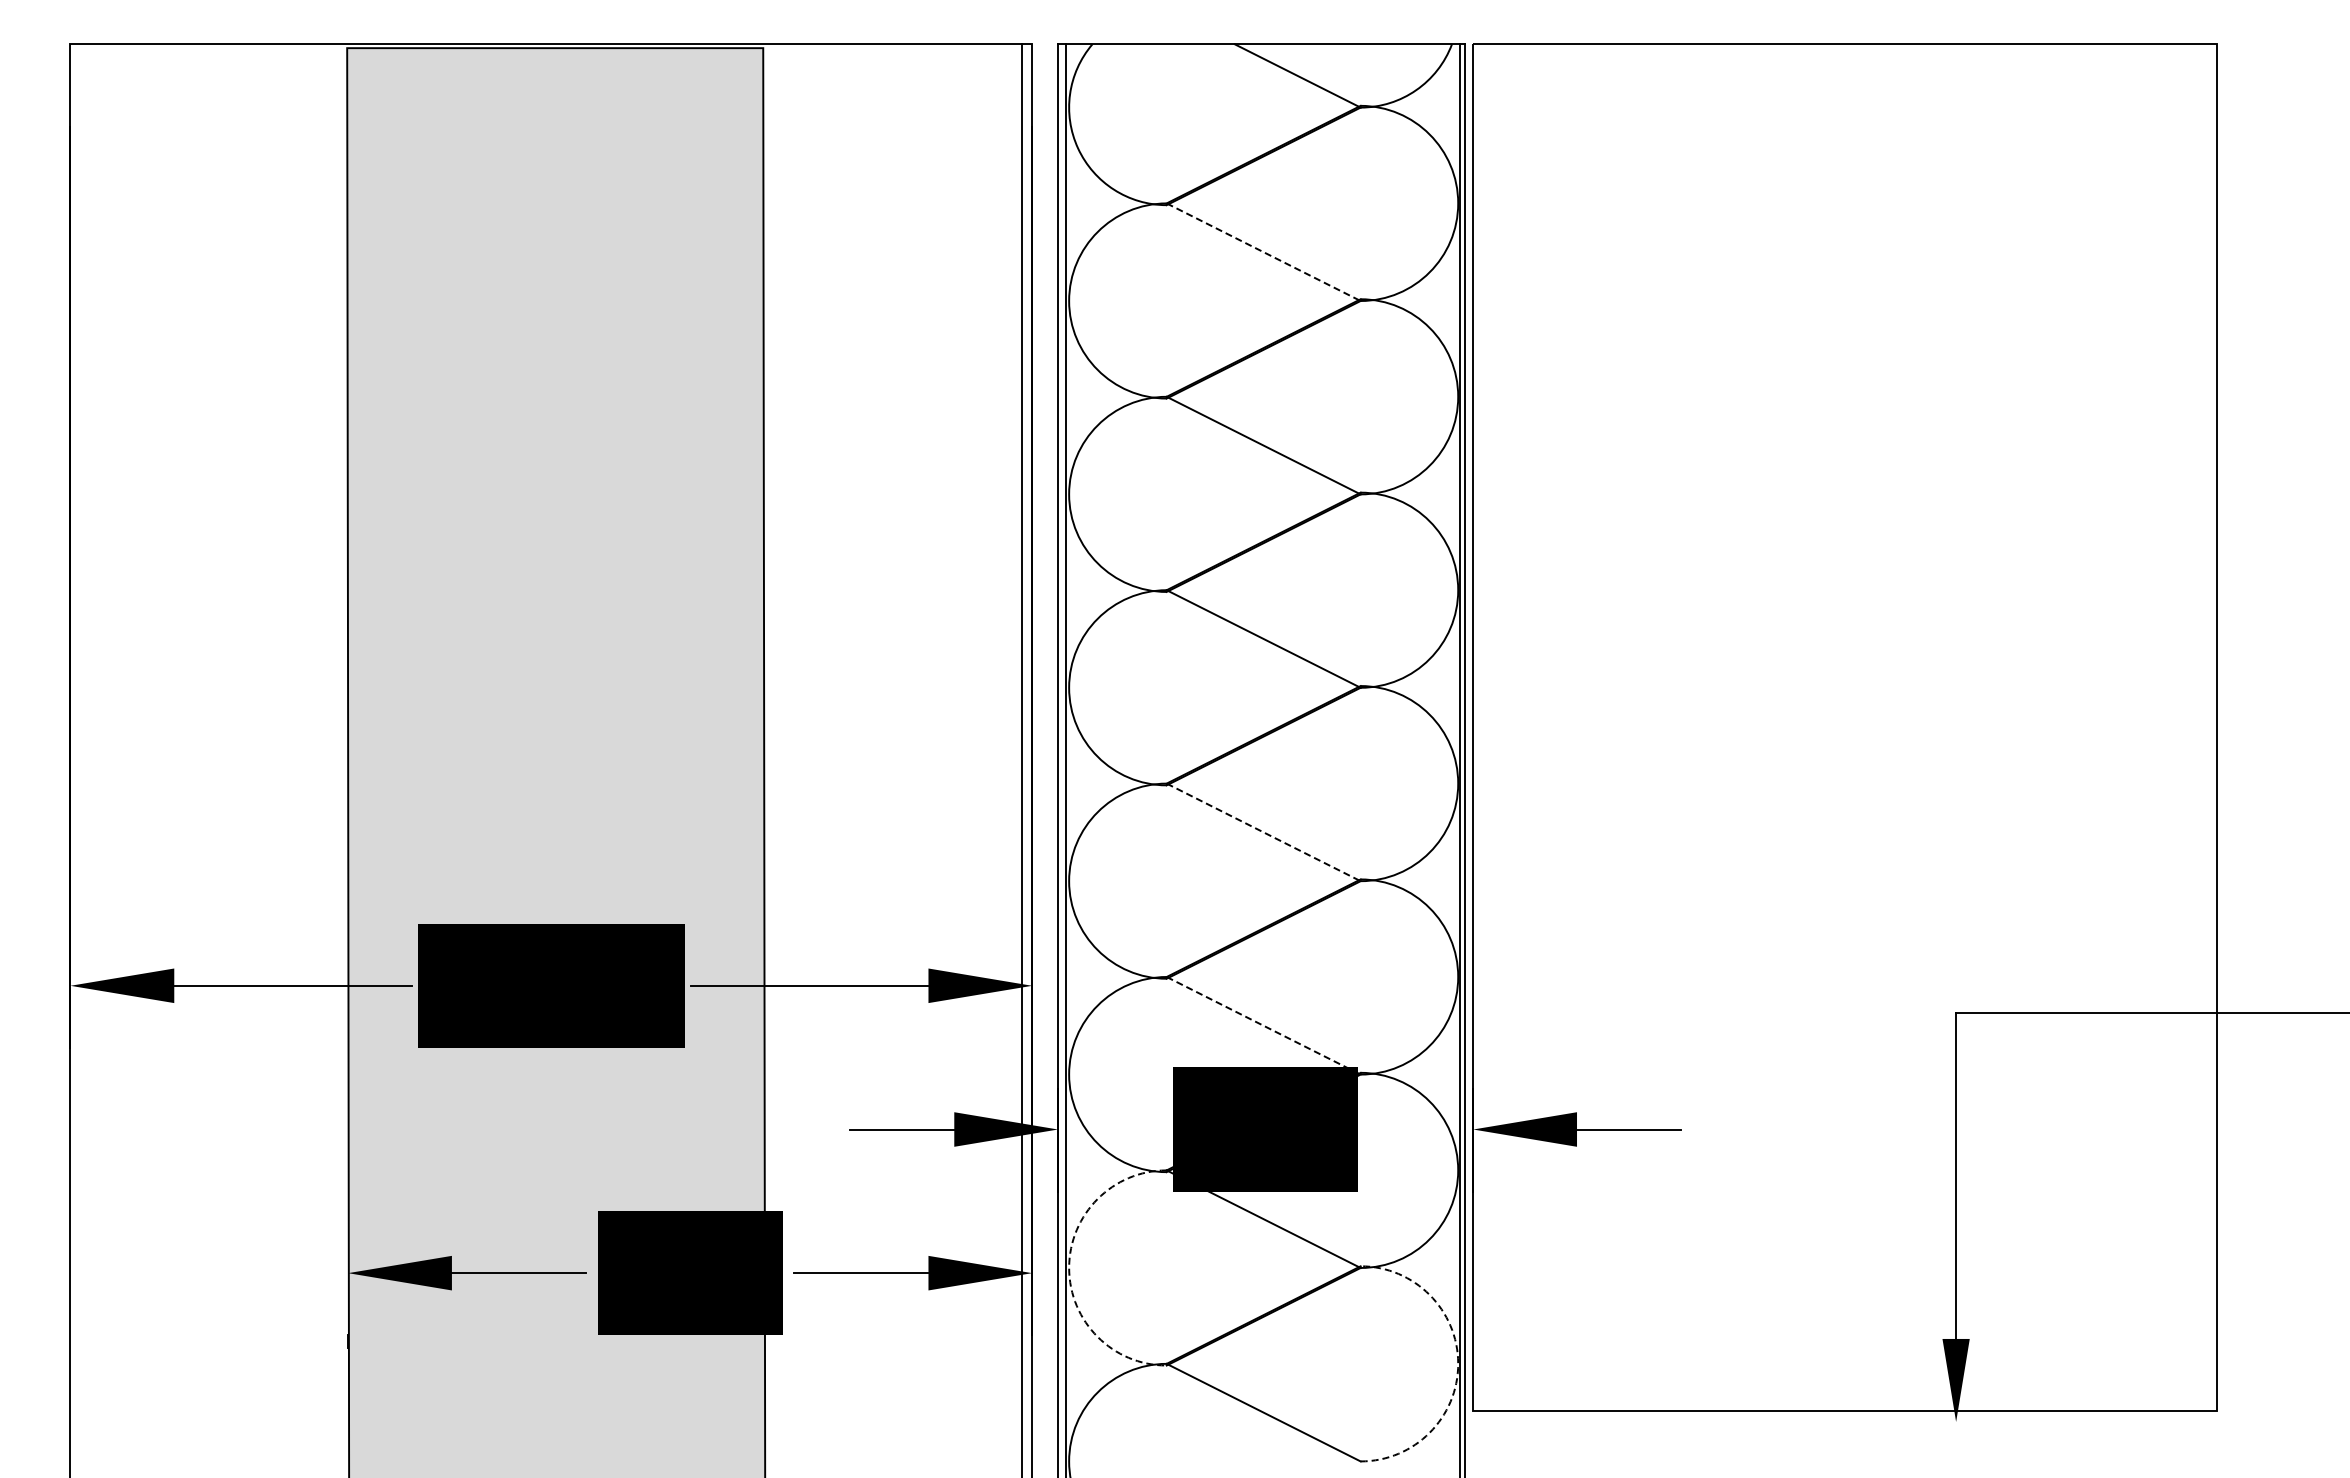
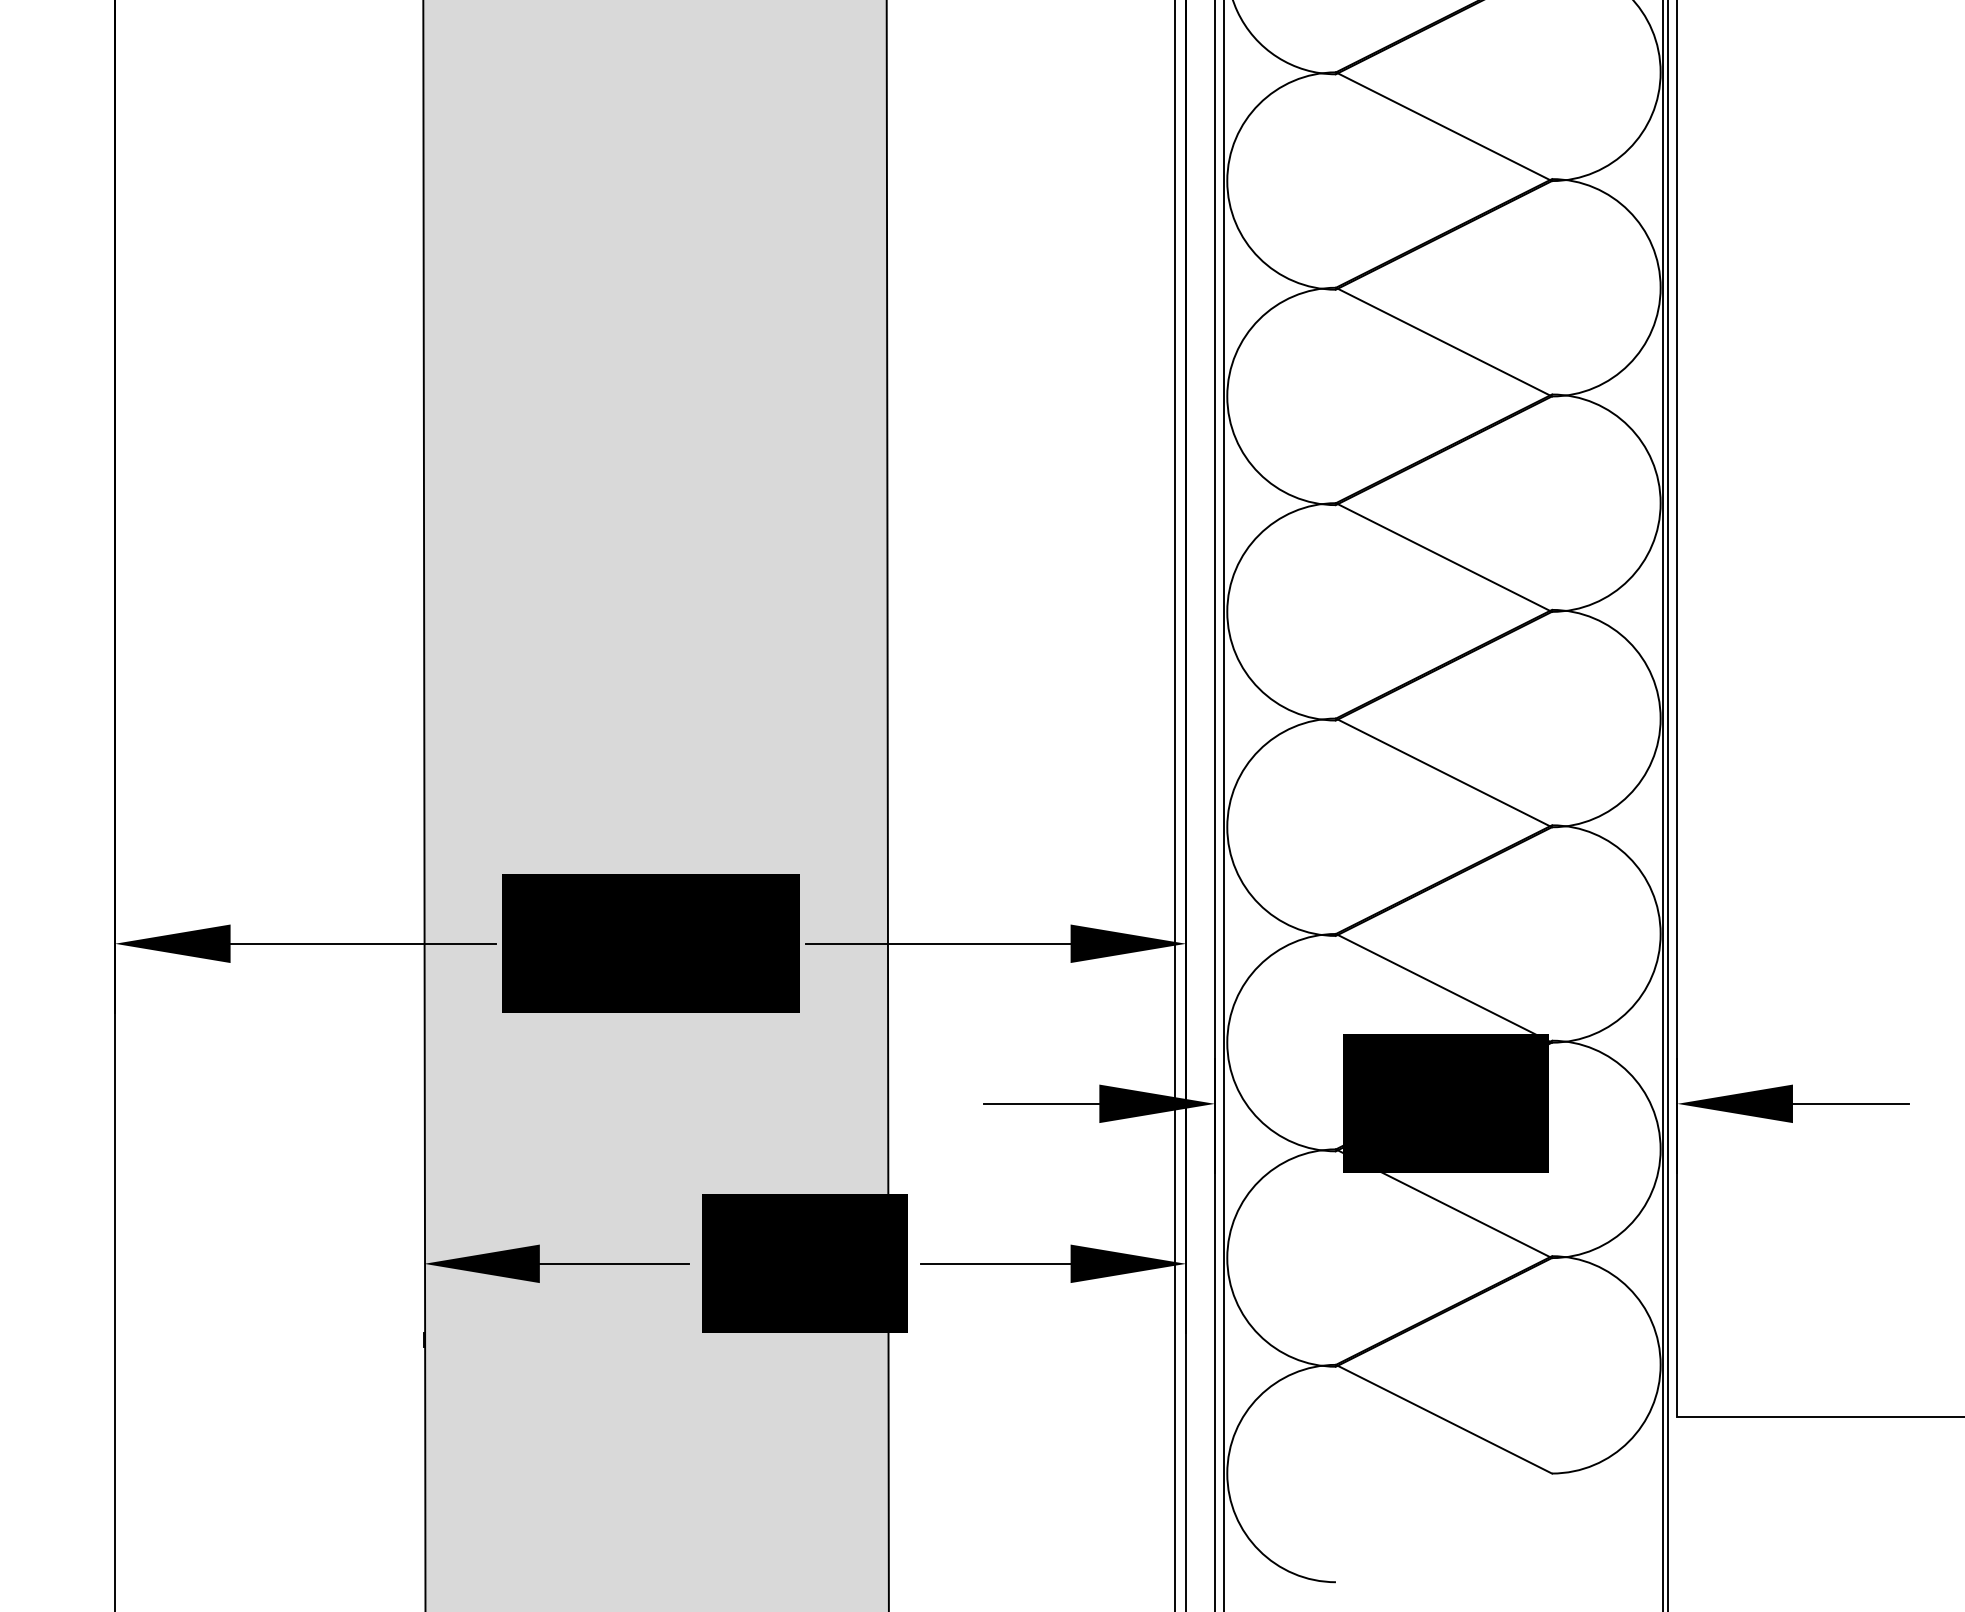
line: (1263, 252) -> (1443, 127), dashed -> solid
line: (1263, 832) -> (1443, 773), dashed -> solid
line: (1263, 1025) -> (1443, 988), dashed -> solid
arc: (1069, 1267) -> (1227, 1257), dashed -> solid
arc: (1458, 1363) -> (1660, 1364), dashed -> solid

